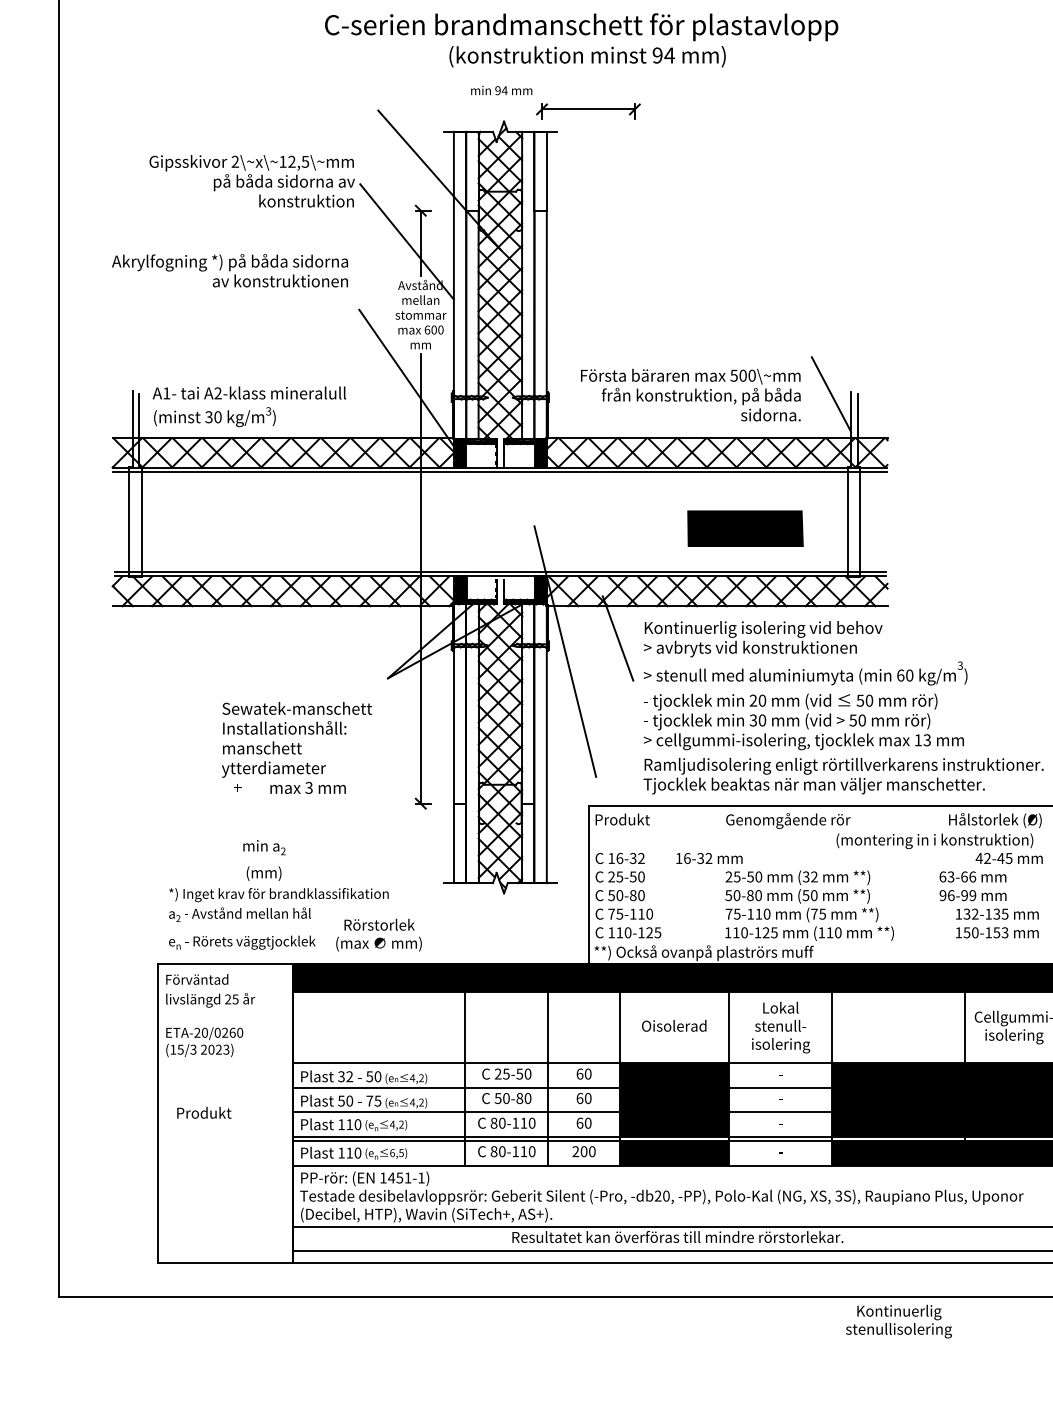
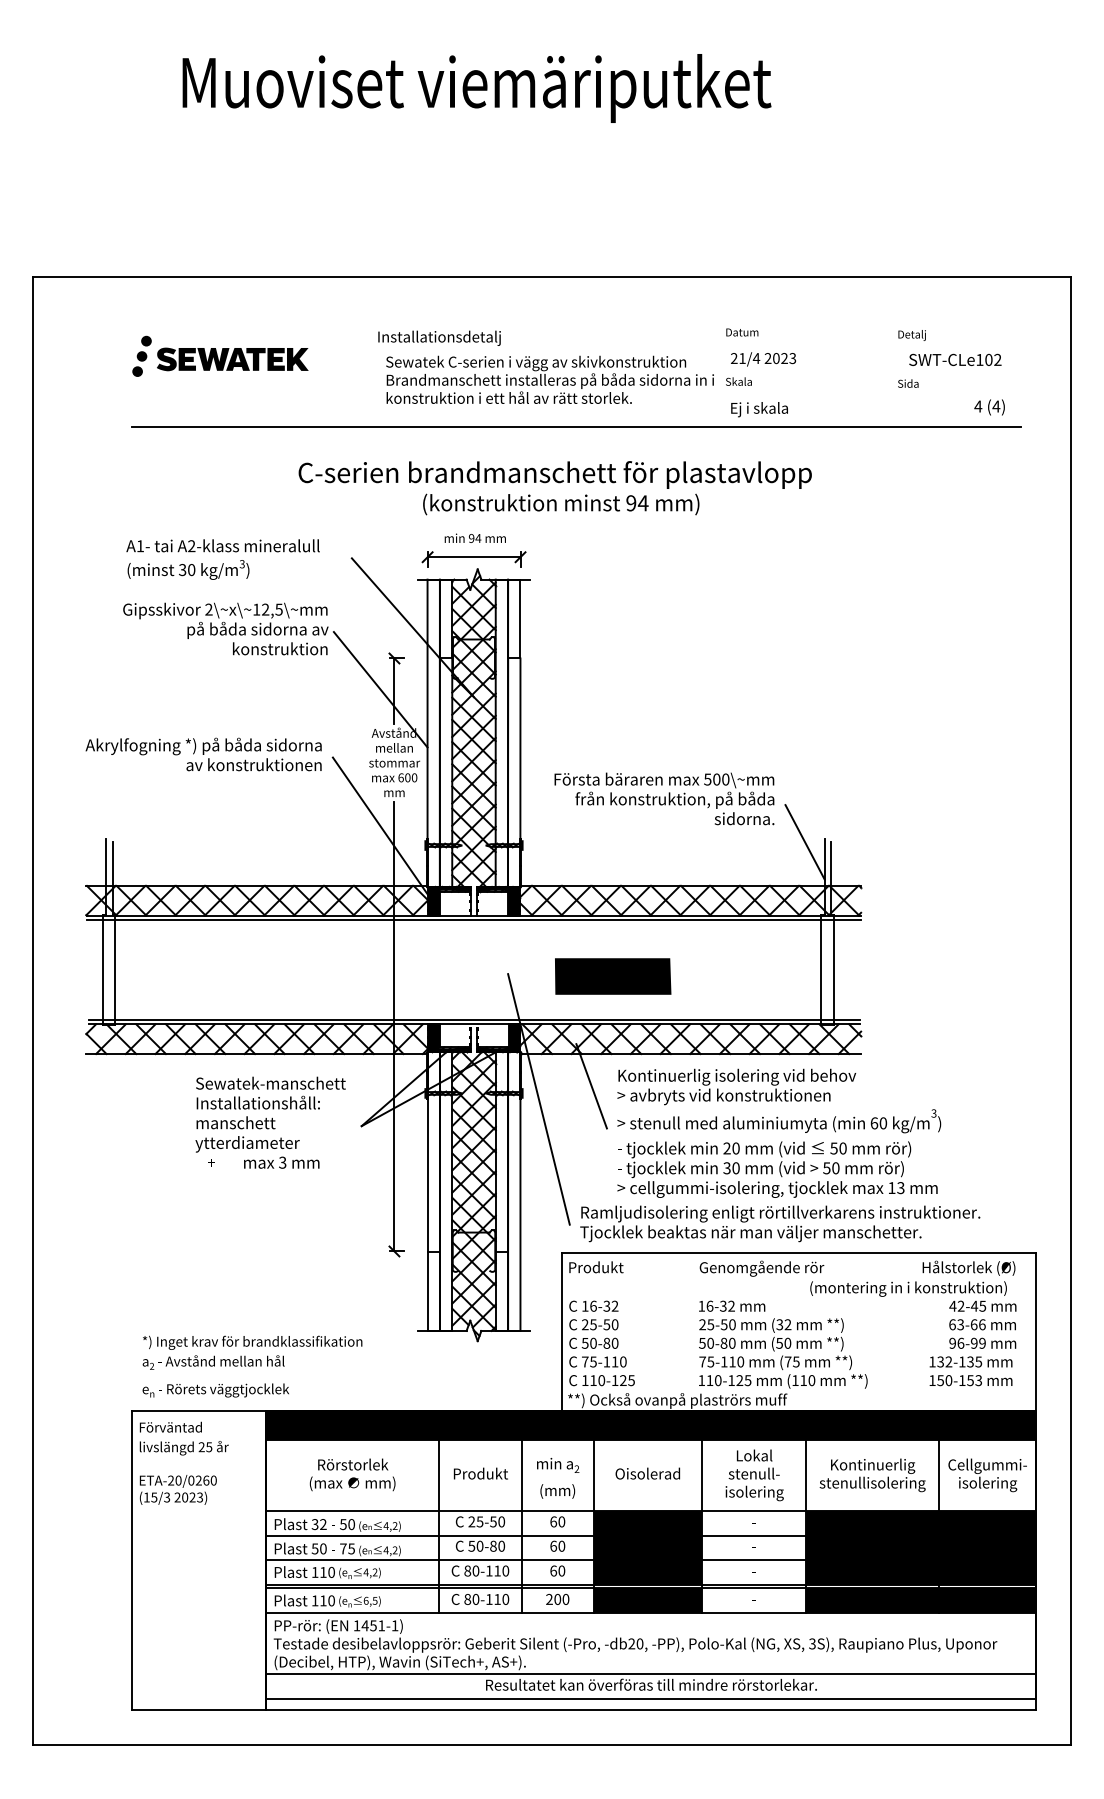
part: (587, 111) -> (473, 559), moved
text: (229, 270) -> (203, 754), moved
text: (690, 394) -> (664, 798), moved
text: (248, 406) -> (222, 559), moved
part: (745, 528) -> (613, 976), moved
text: (296, 747) -> (270, 1122), moved
text: (843, 775) -> (780, 1223), moved
text: (709, 857) -> (732, 1305), moved
text: (264, 860) -> (558, 1478), moved
text: (972, 885) -> (982, 1333), moved
text: (378, 934) -> (352, 1474), moved
text: (203, 1112) -> (480, 1473), moved
text: (898, 1321) -> (872, 1475), moved

